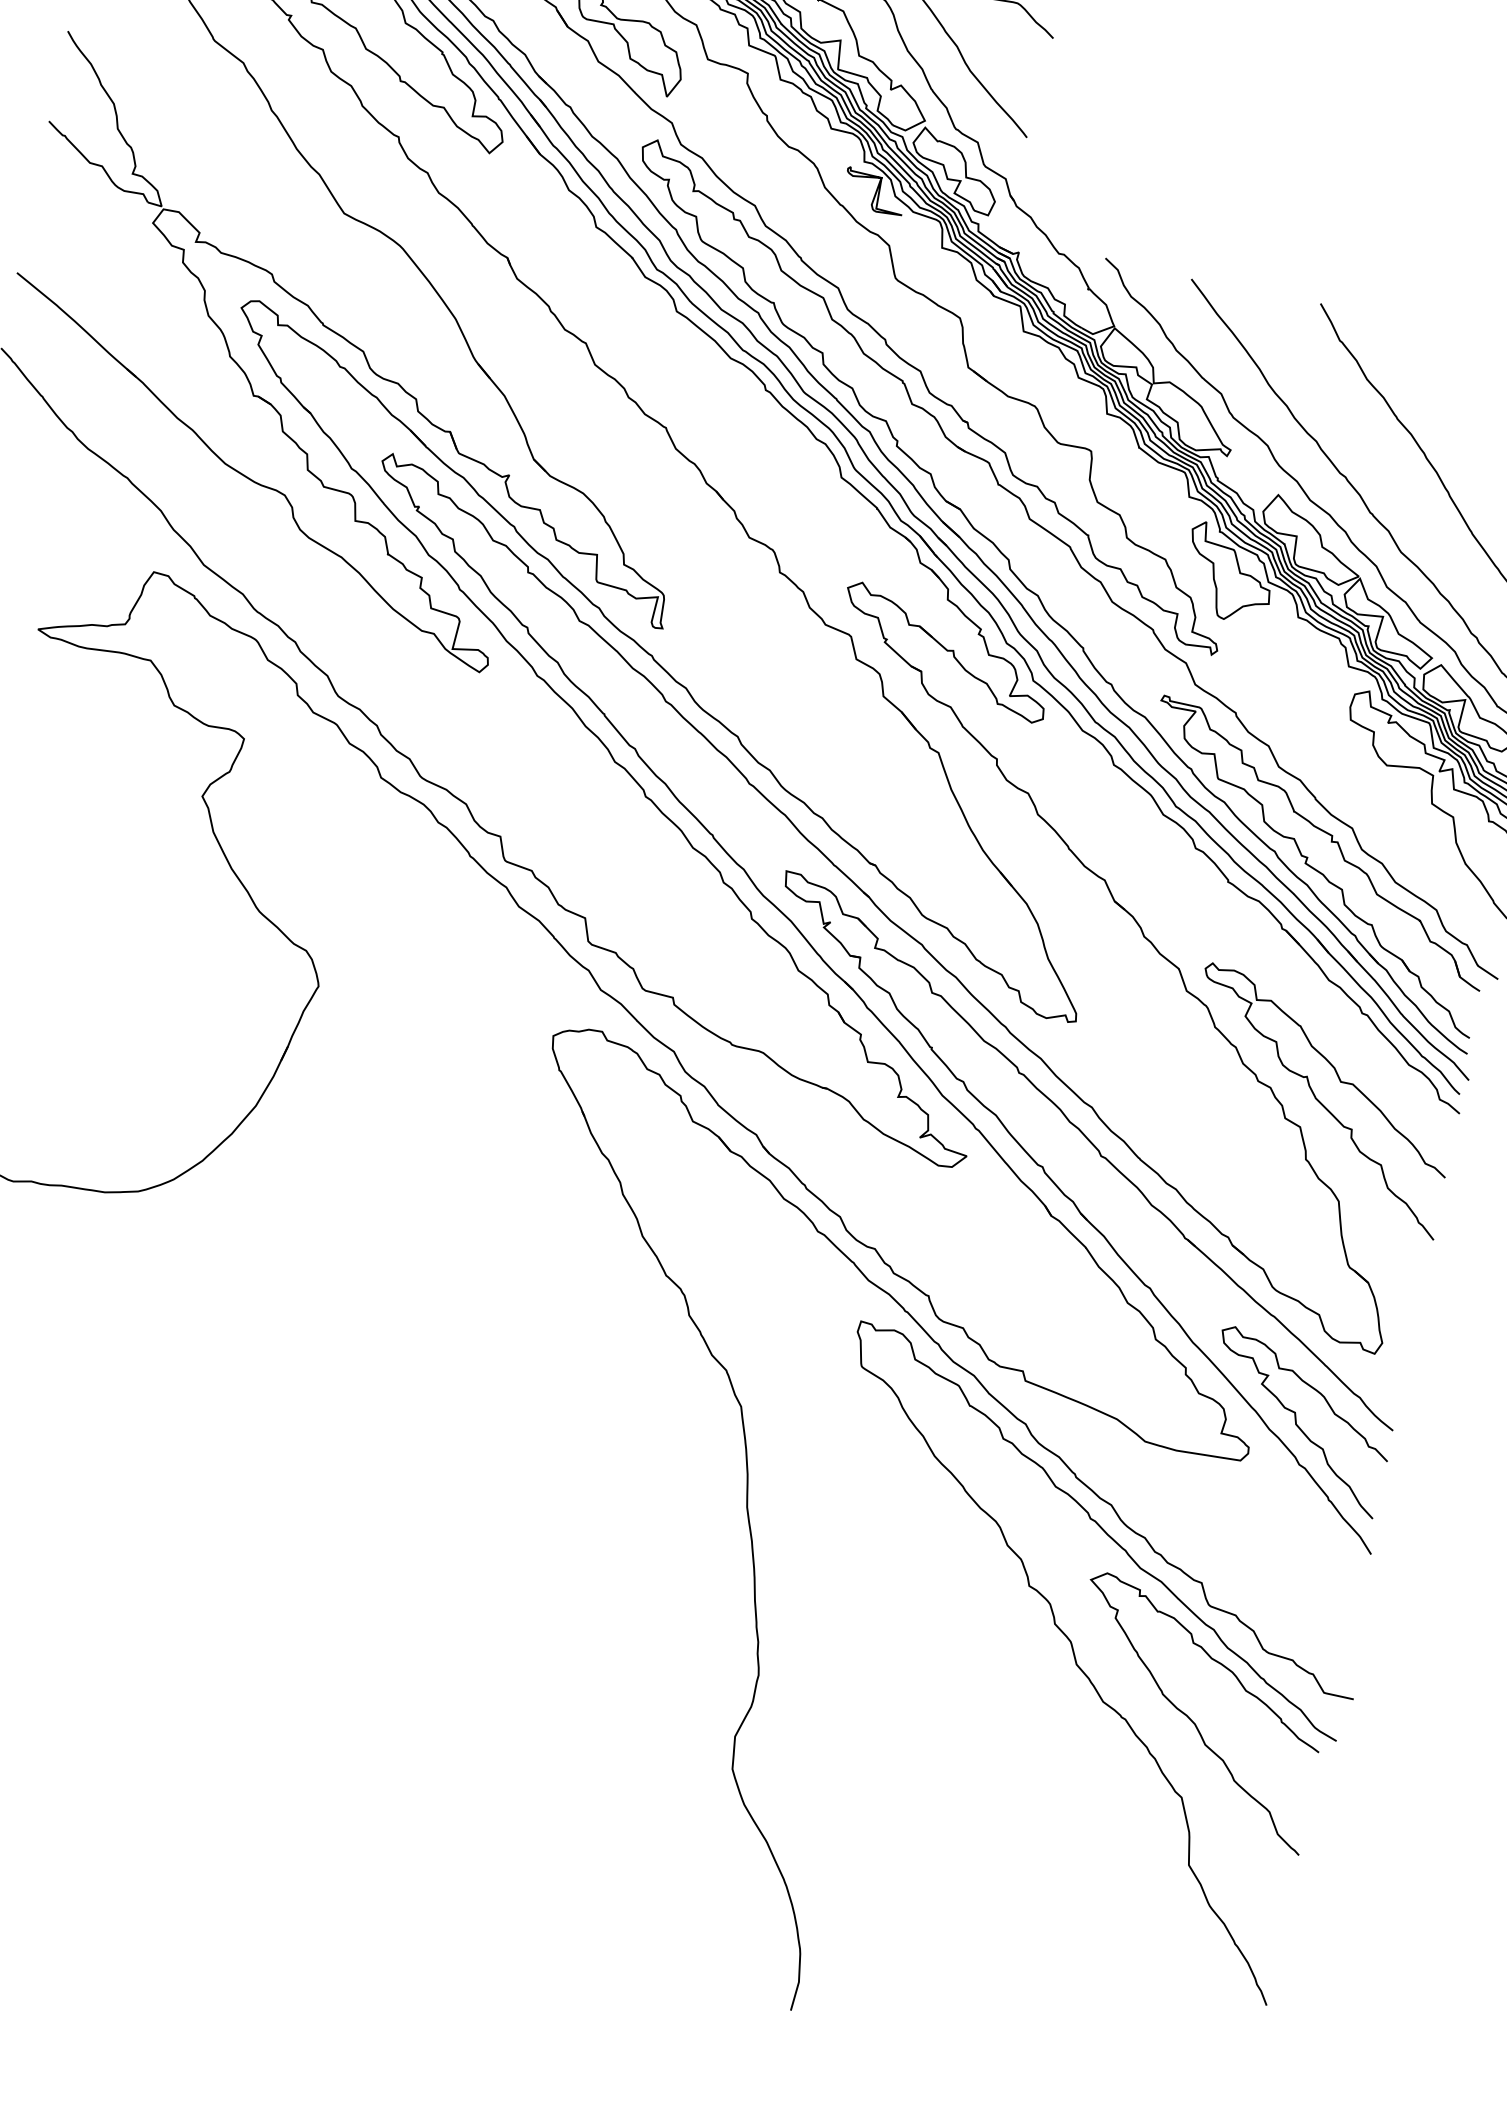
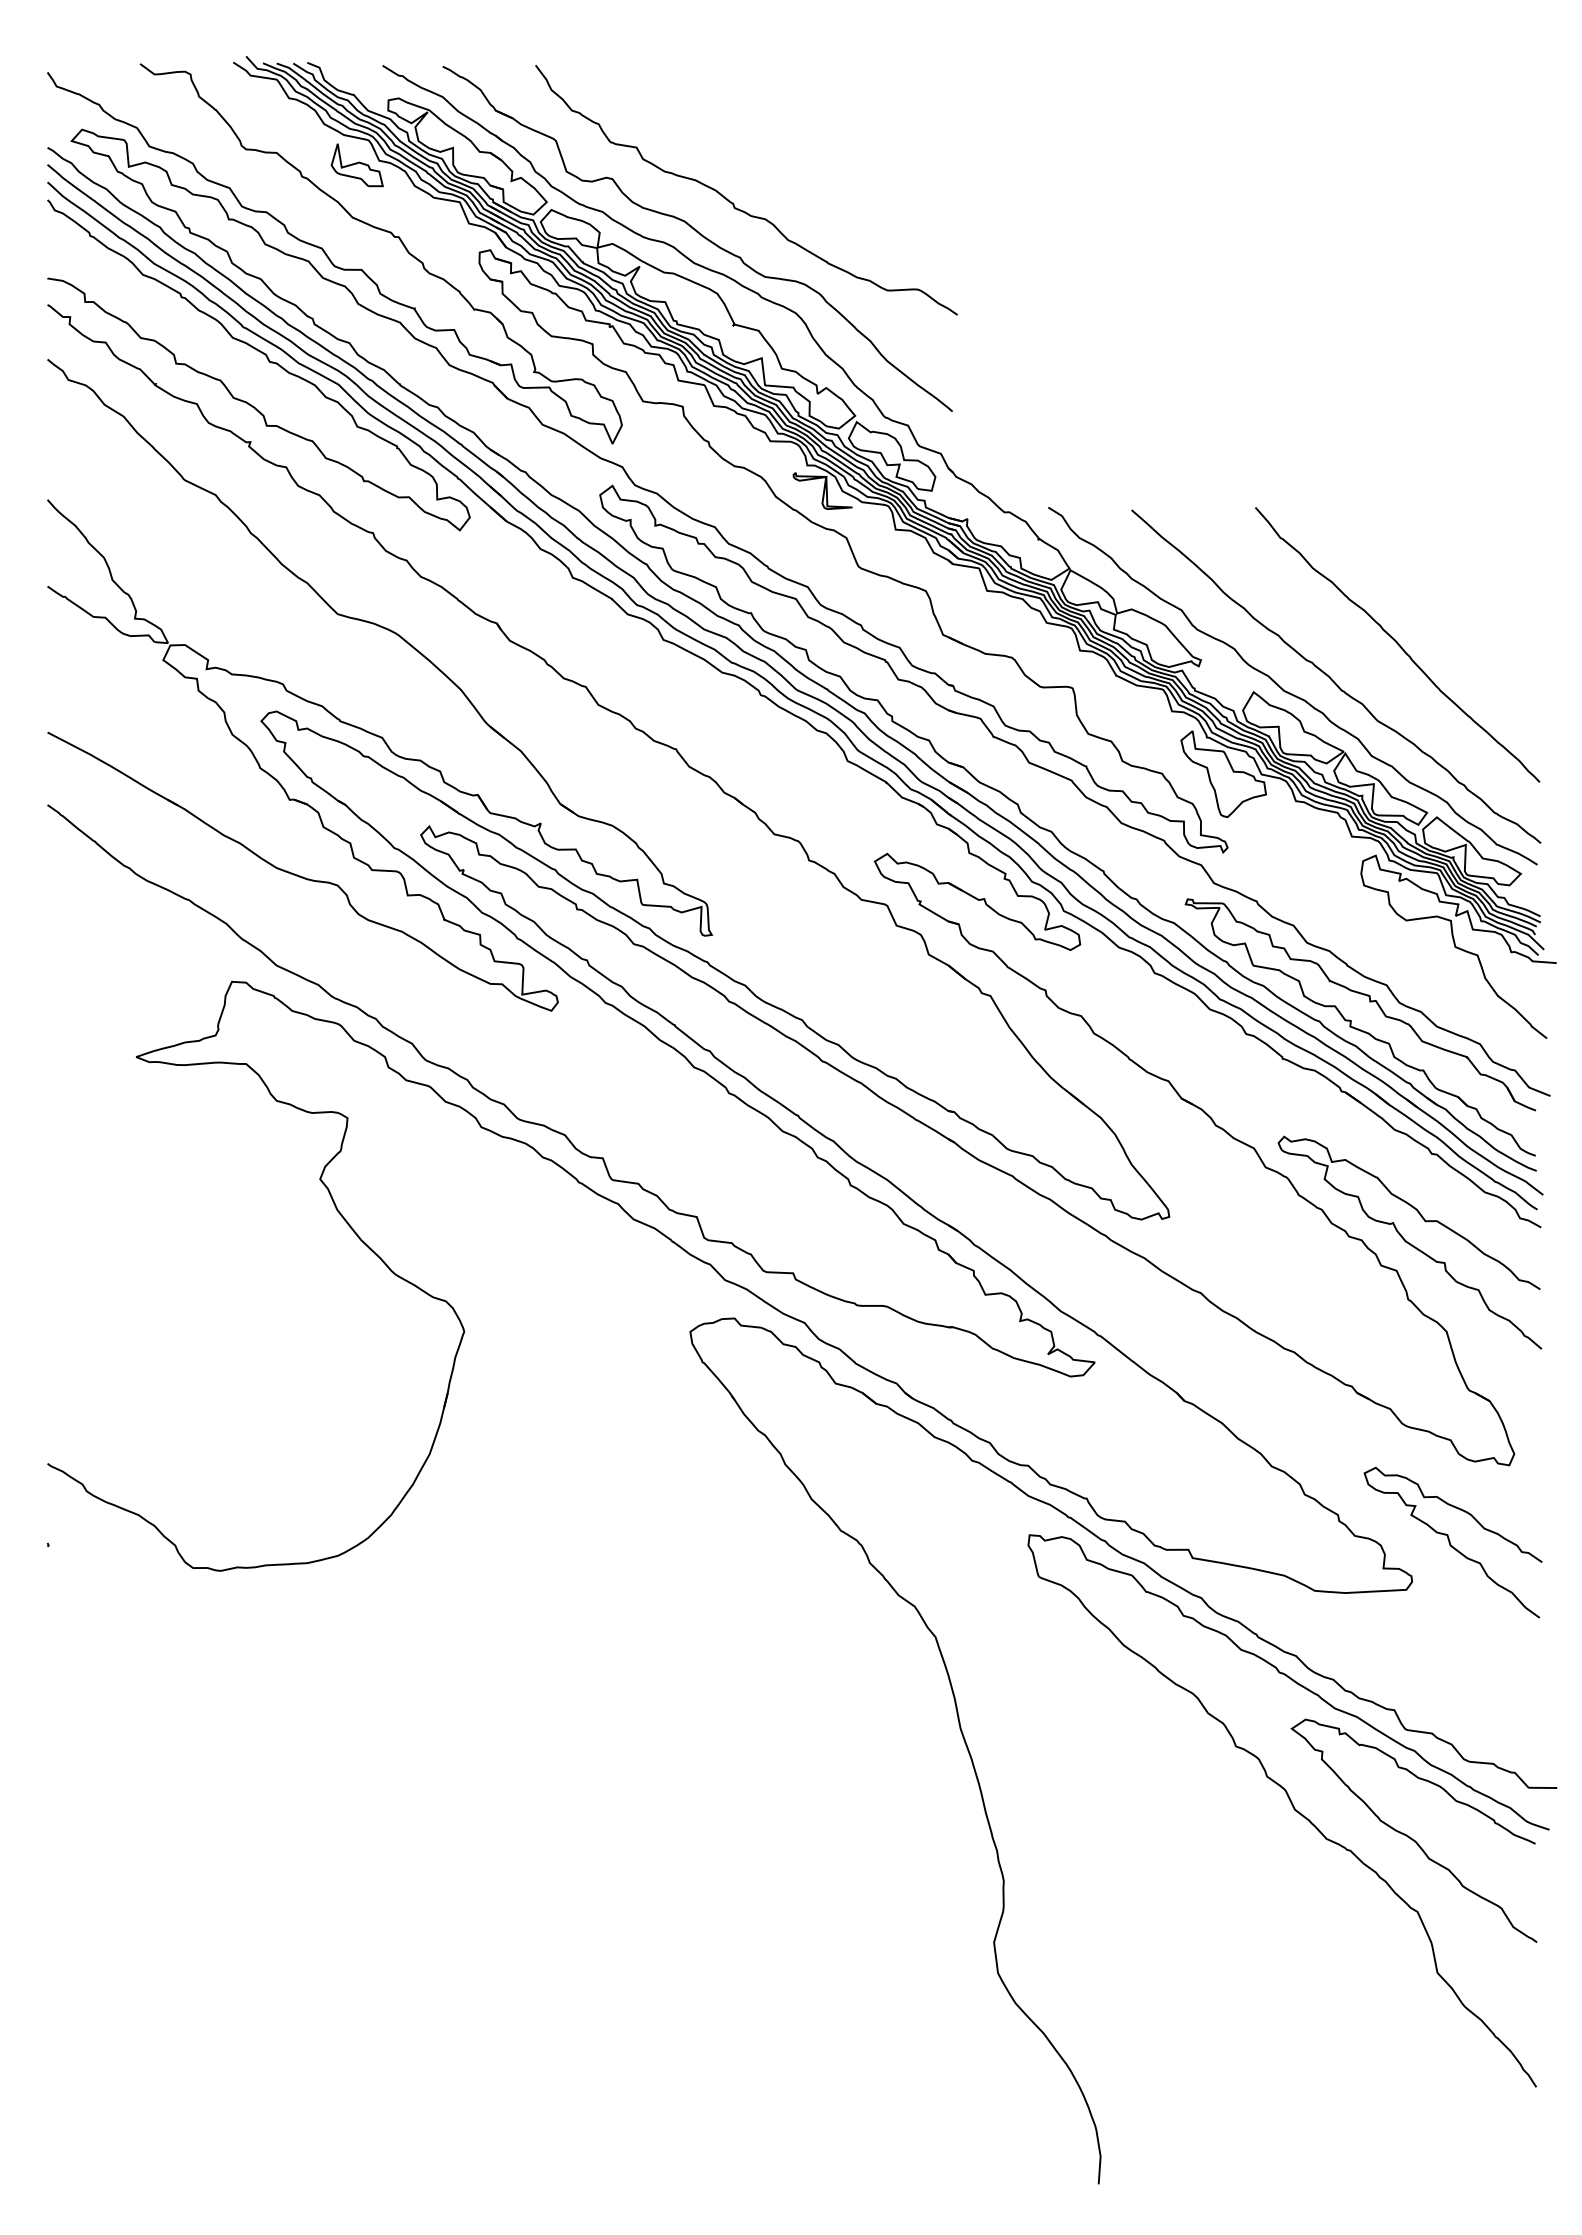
part: (1078, 1212) -> (1208, 1392), removed

